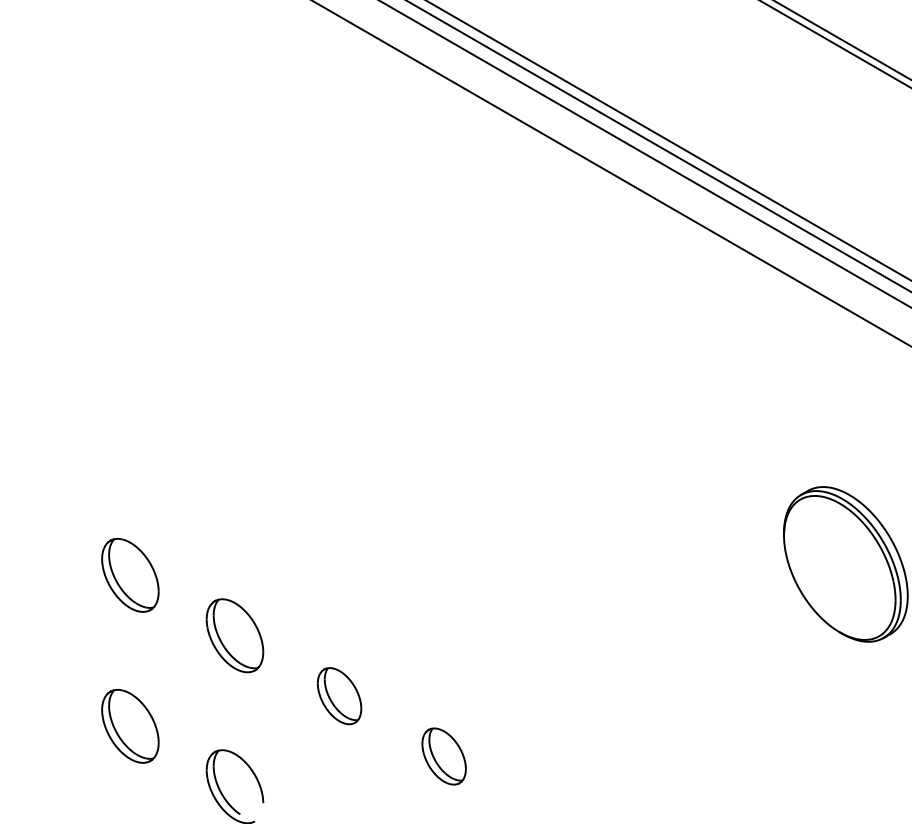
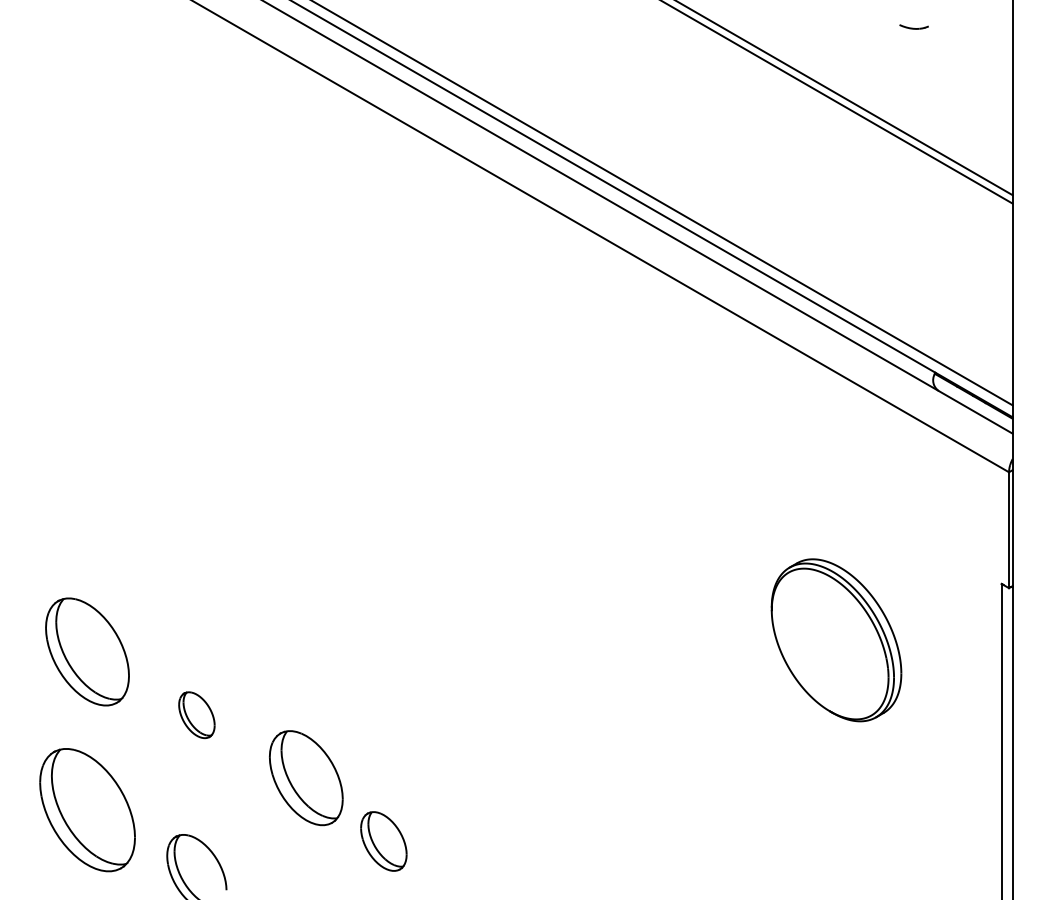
part: (129, 575) -> (86, 651), size x1.4
part: (234, 636) -> (196, 715), size x0.6
part: (339, 696) -> (306, 778), size x1.6
part: (129, 725) -> (86, 809), size x1.6
part: (443, 756) -> (383, 841), moved

